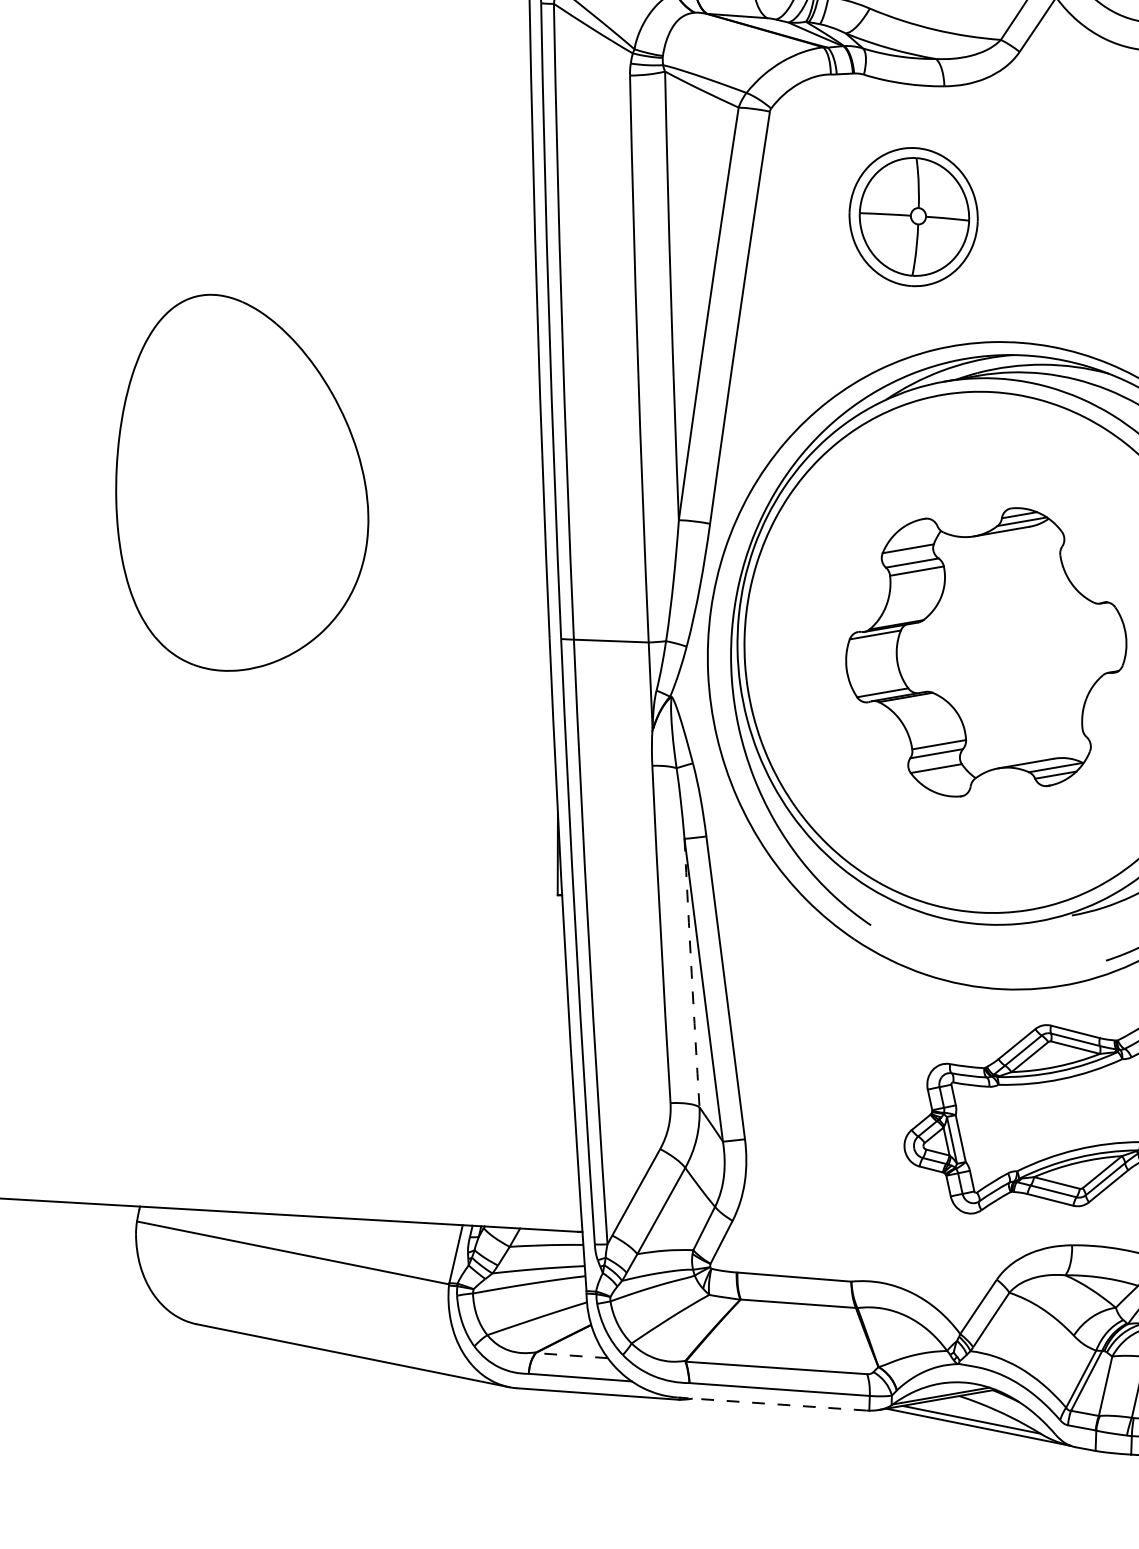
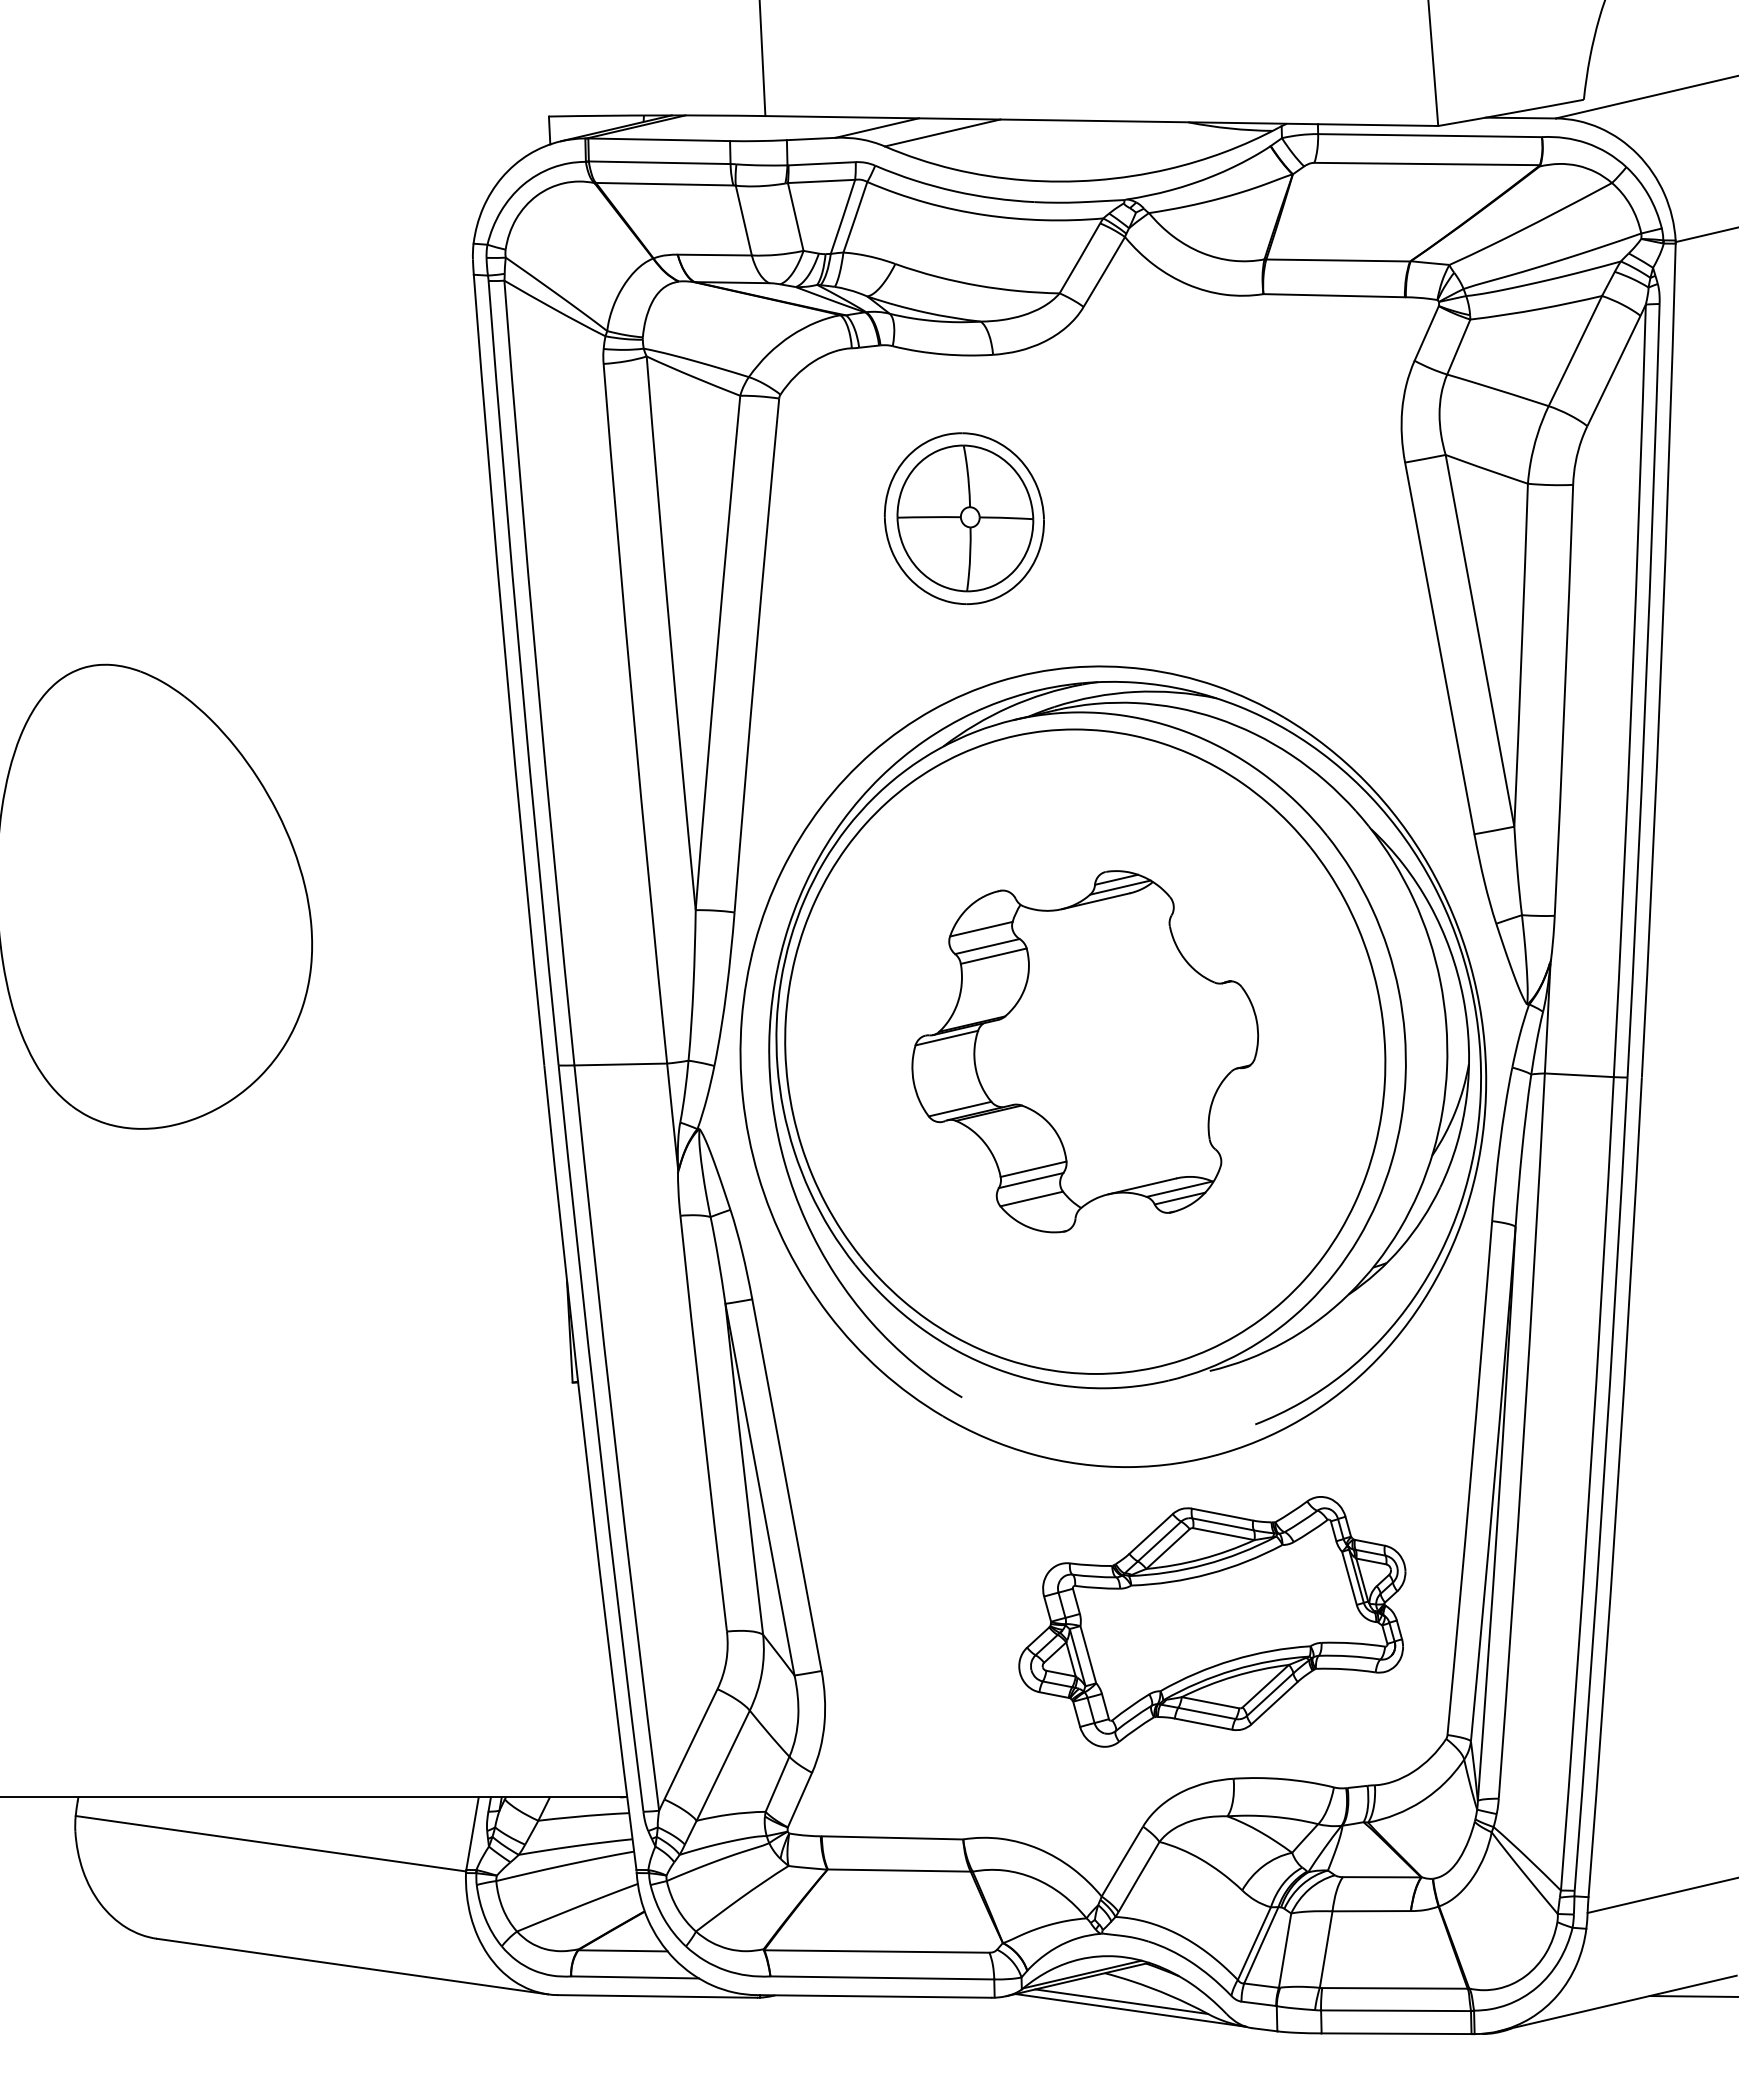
arc: (691, 973) -> (743, 1469), dashed -> solid
line: (572, 1355) -> (623, 1950), dashed -> solid
line: (771, 1404) -> (873, 1996), dashed -> solid

